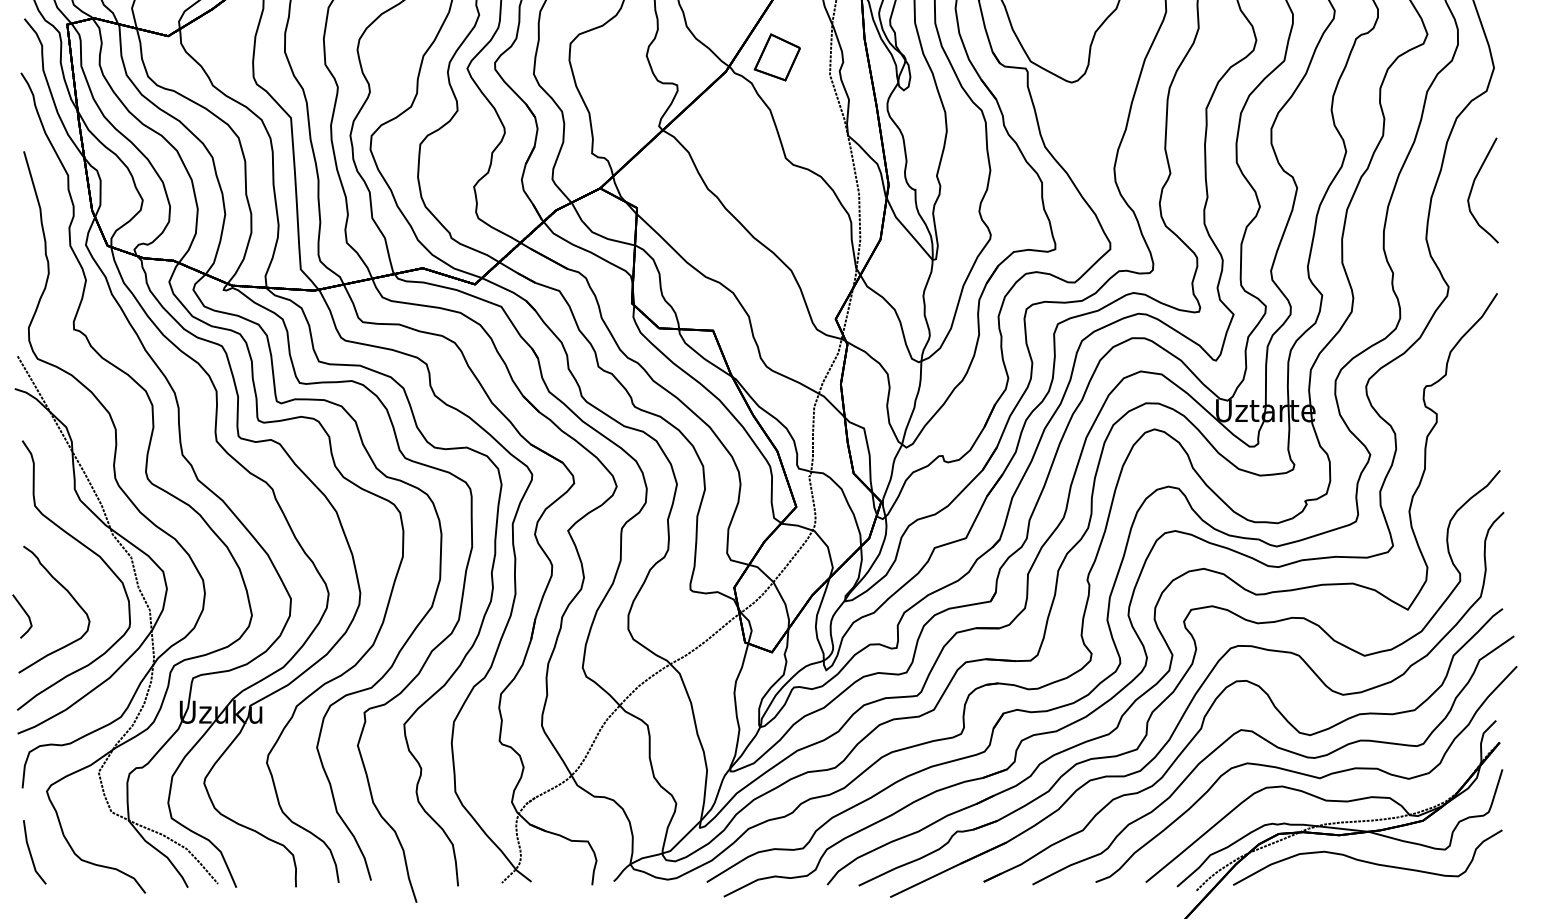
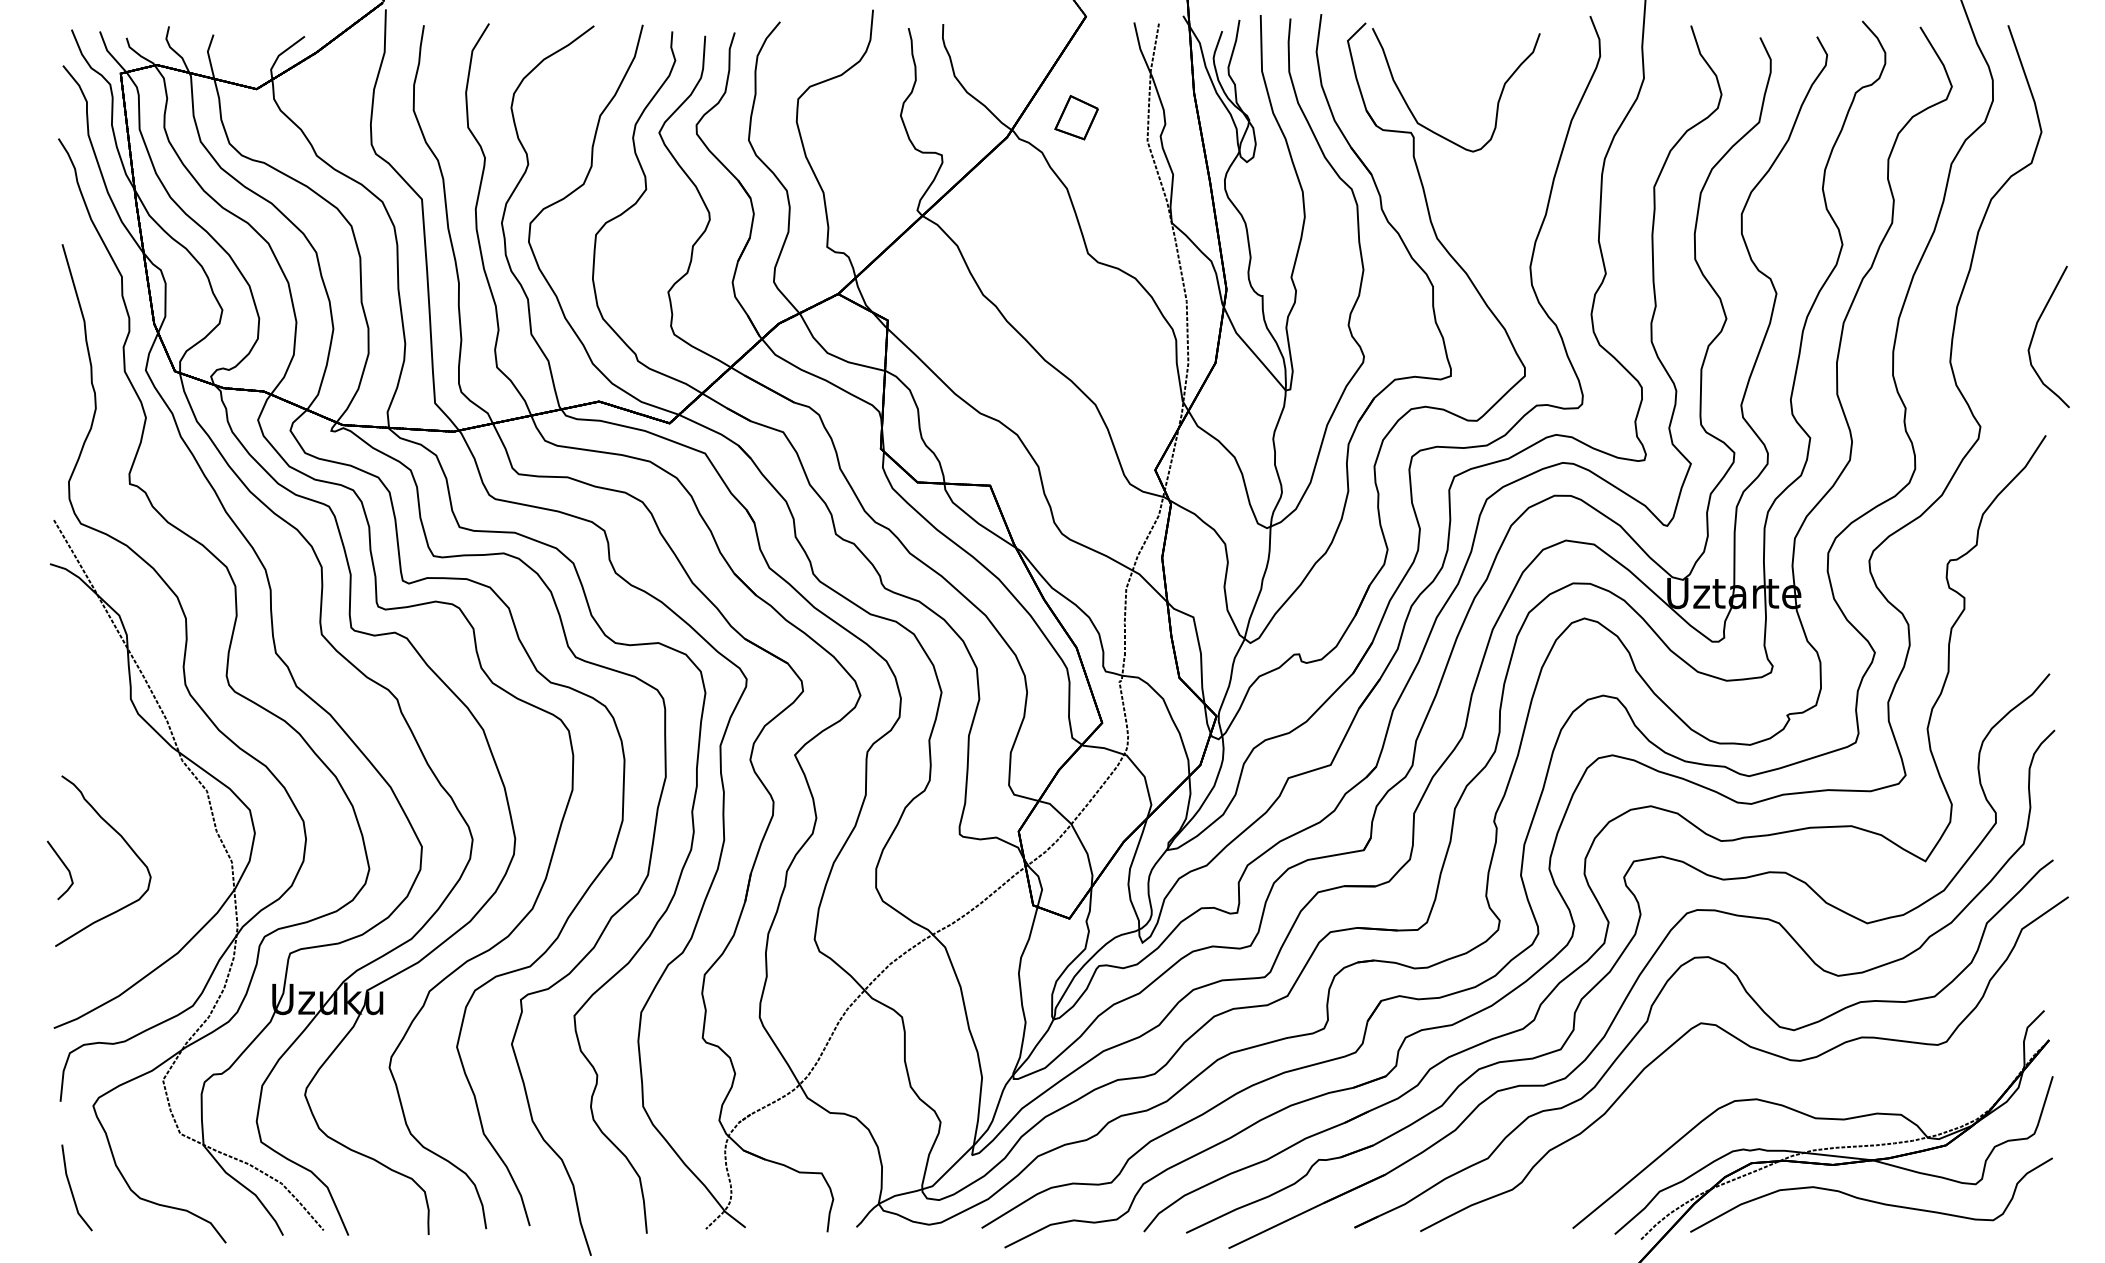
part: (777, 57) -> (1076, 117), size x0.7
curve: (1473, 187) -> (2035, 332), moved
part: (91, 551) -> (153, 783), removed
curve: (1306, 774) -> (1788, 1082), removed

